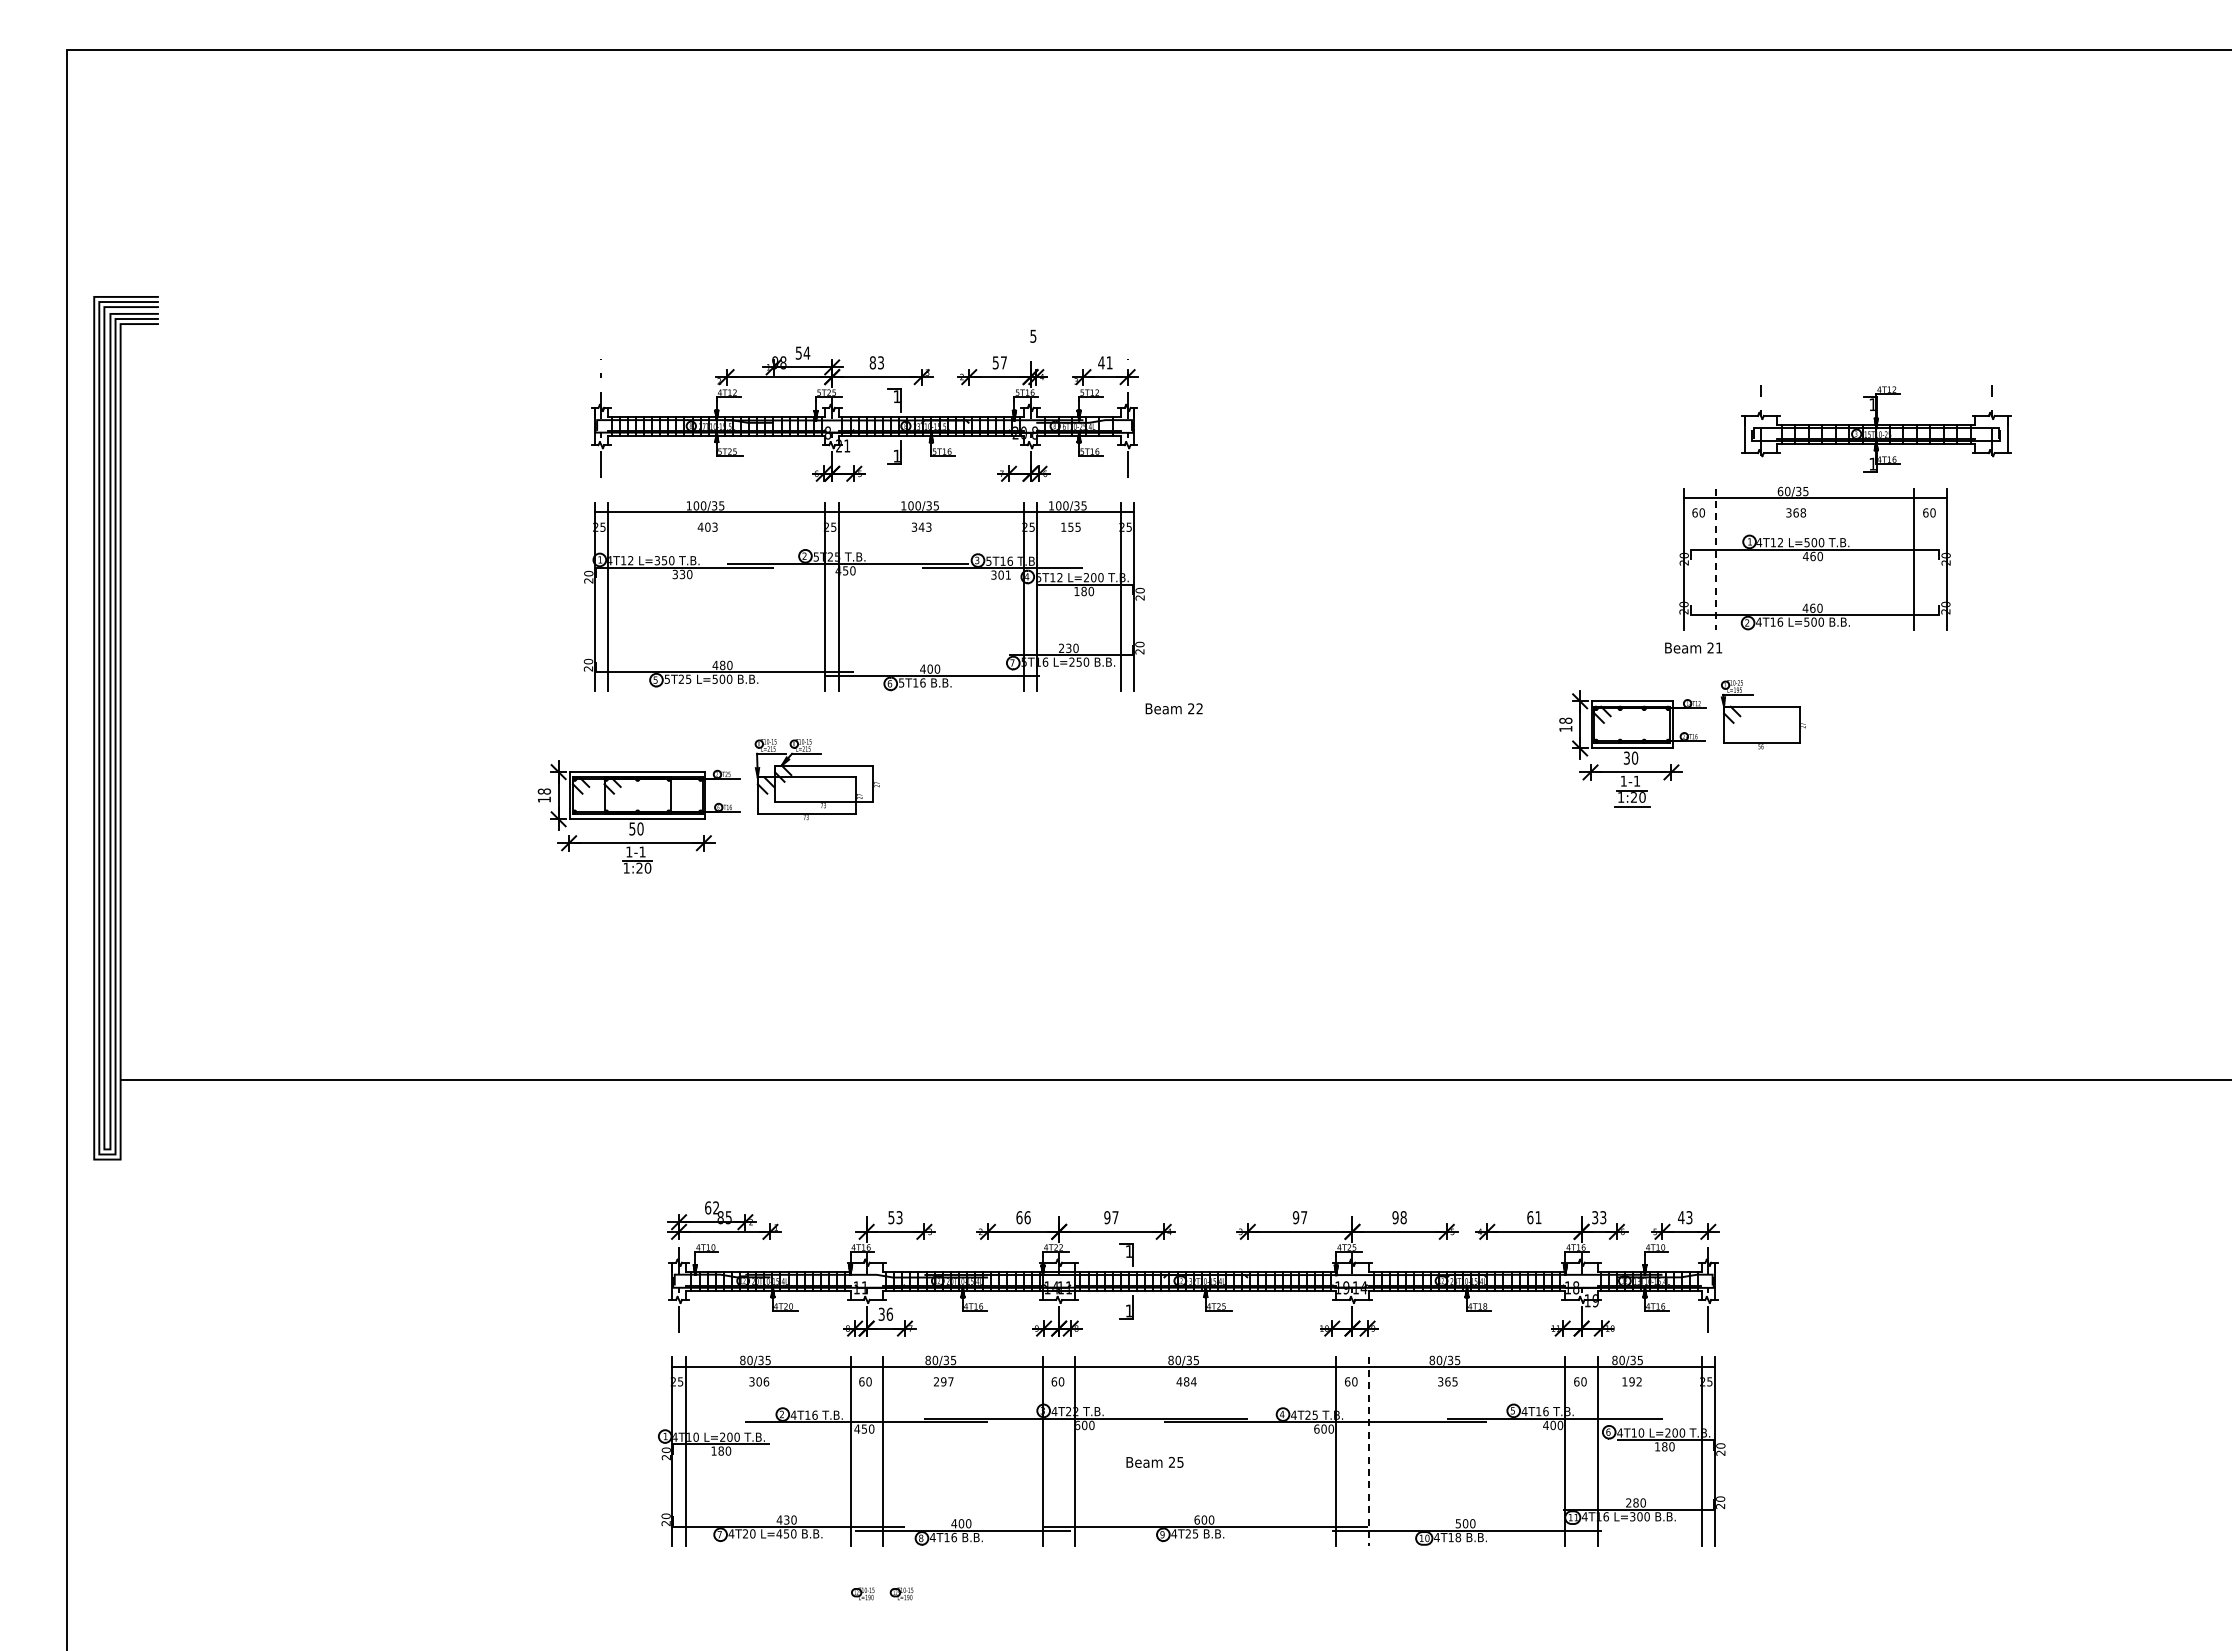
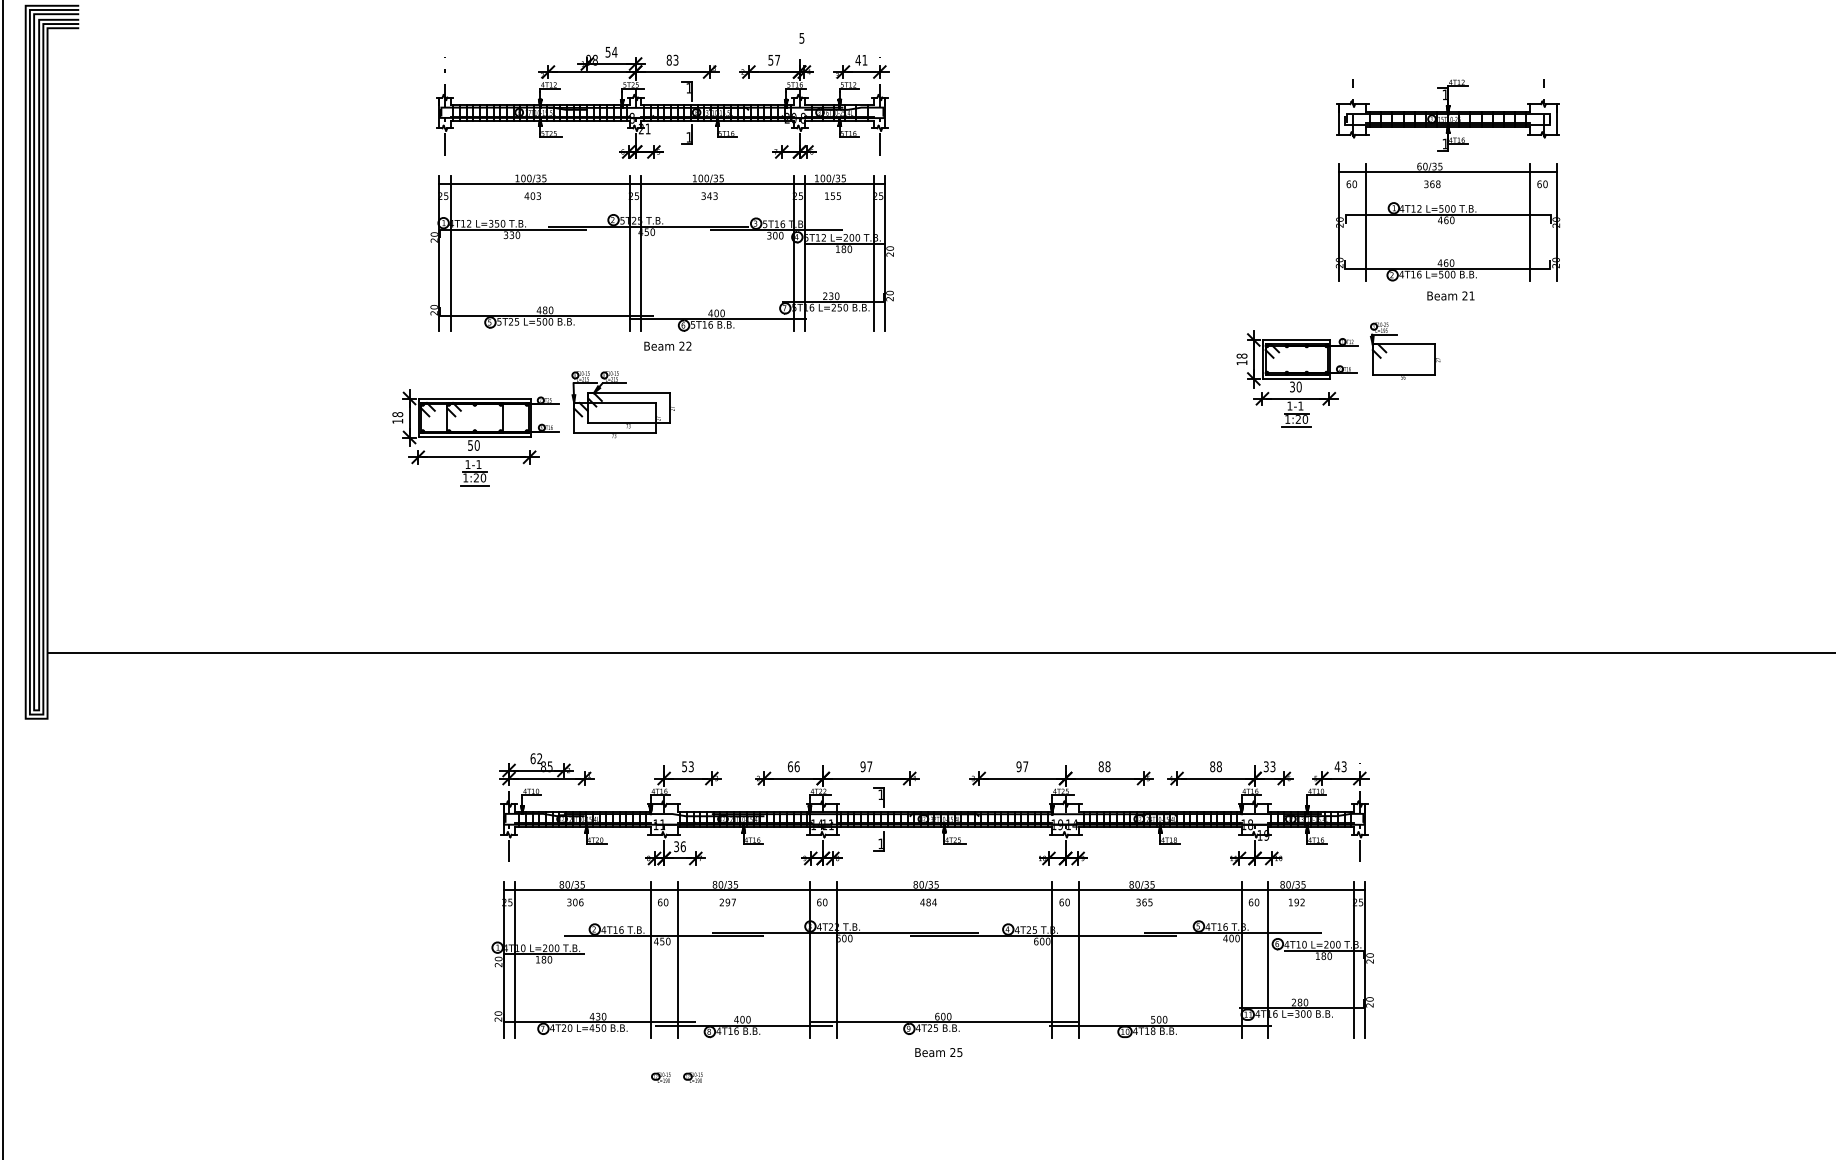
part: (1876, 428) -> (1448, 114), moved
line: (1716, 559) -> (1366, 222), dashed -> solid
text: (1008, 574) -> (781, 235), 301 -> 300
text: (1693, 647) -> (1450, 295), moved
text: (1173, 708) -> (667, 345), moved
line: (637, 877) -> (474, 485), added
text: (1395, 1217) -> (1101, 766), 98 -> 88
text: (1534, 1217) -> (1216, 766), 61 -> 88
line: (1368, 1452) -> (1078, 960), dashed -> solid
text: (1154, 1461) -> (938, 1051), moved

